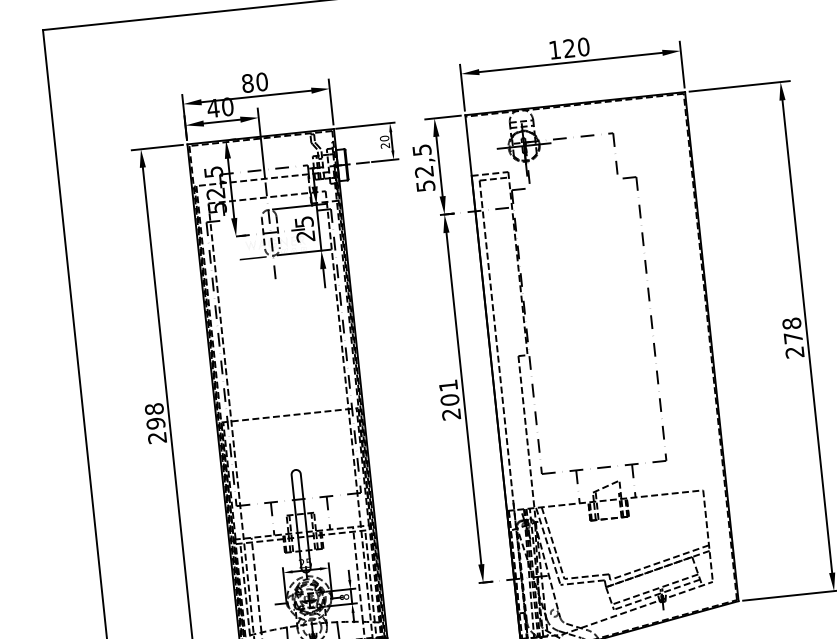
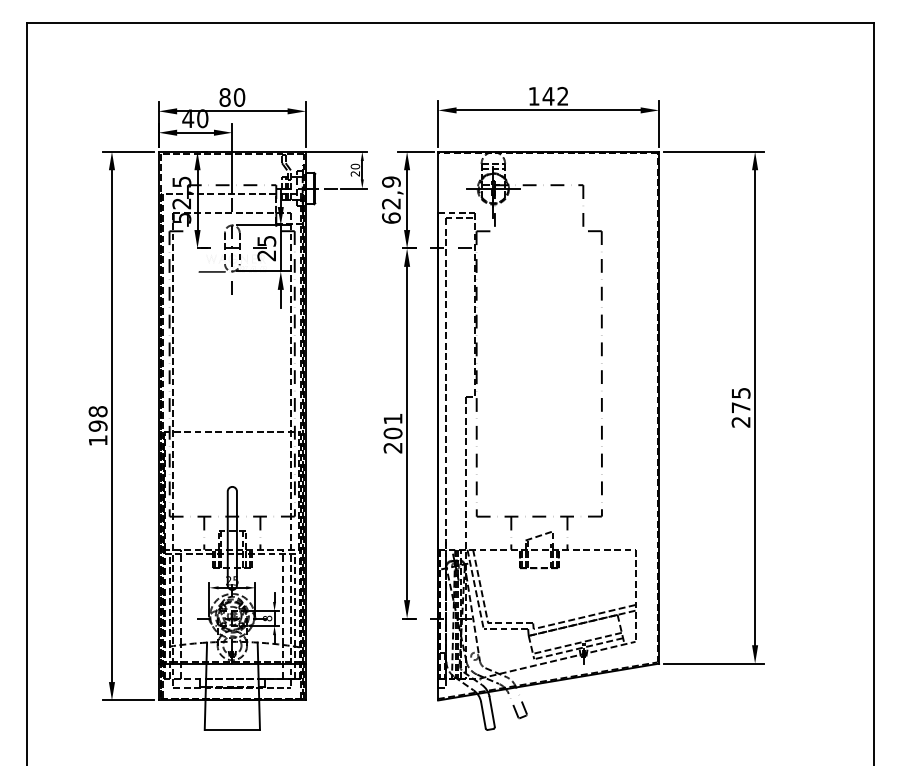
text: (576, 46) -> (555, 95), 120 -> 142
text: (423, 167) -> (391, 199), 52,5 -> 62,9
text: (791, 322) -> (740, 392), 278 -> 275
text: (156, 437) -> (97, 440), 298 -> 198

